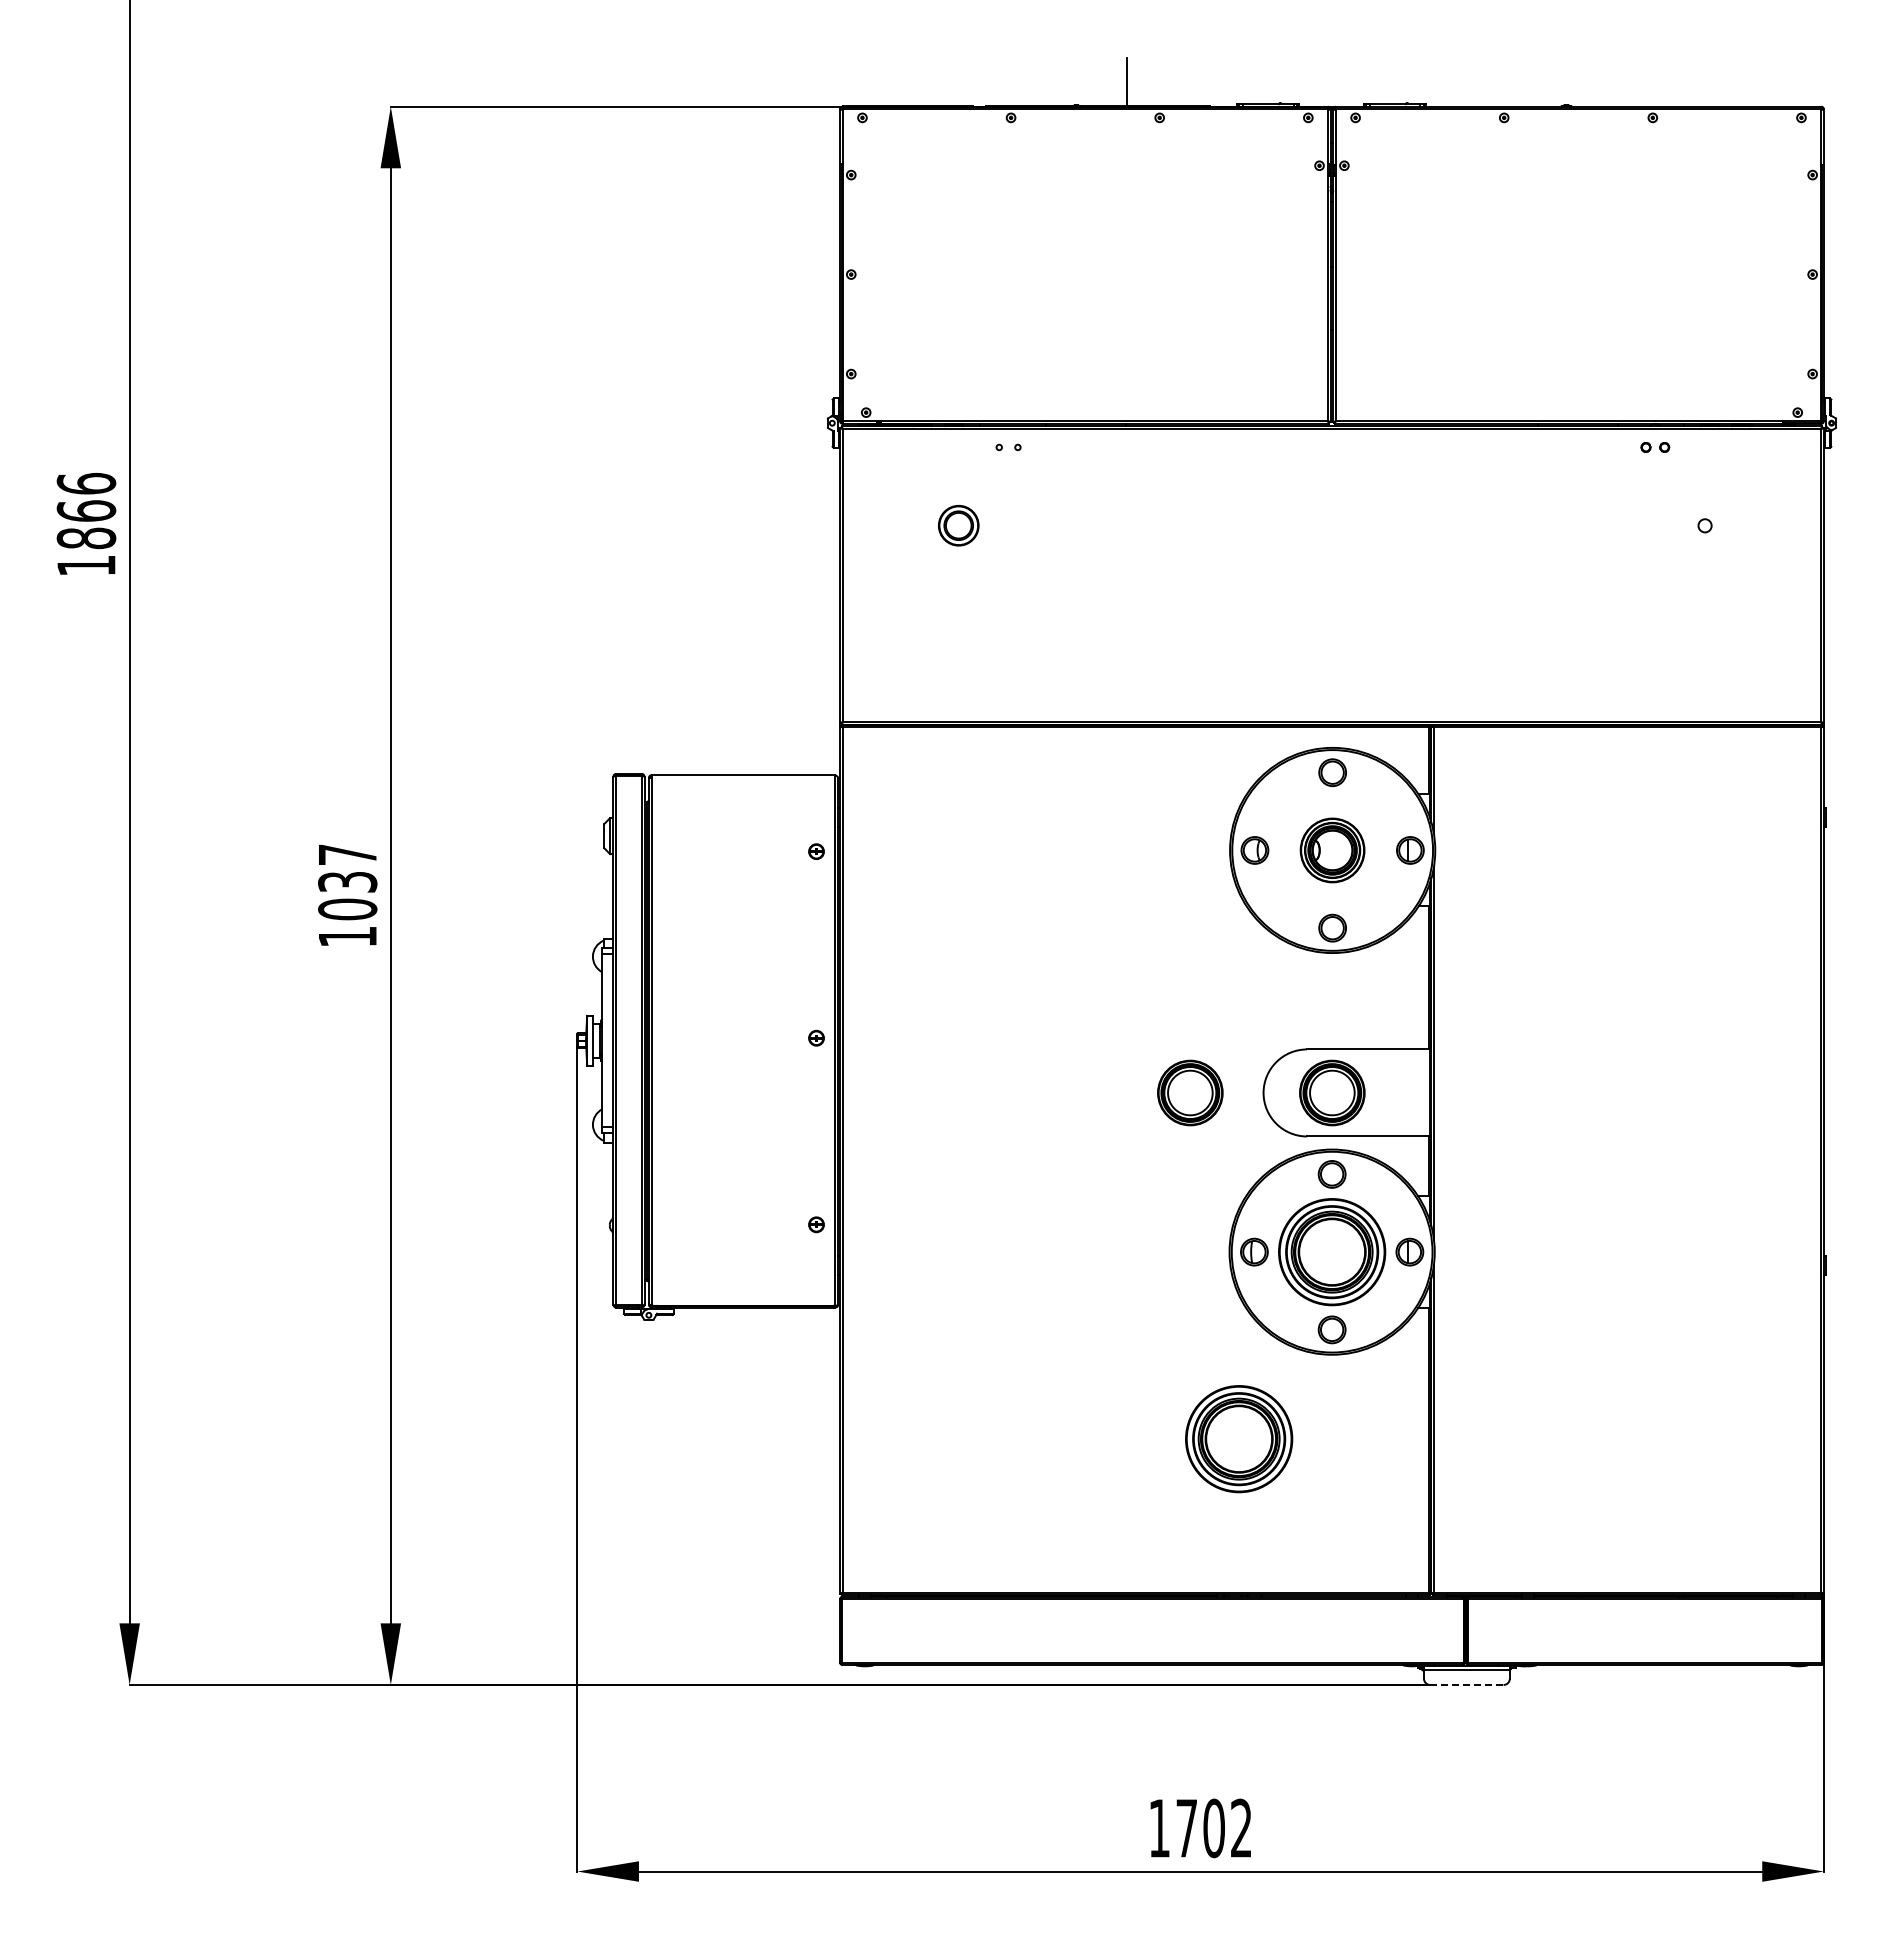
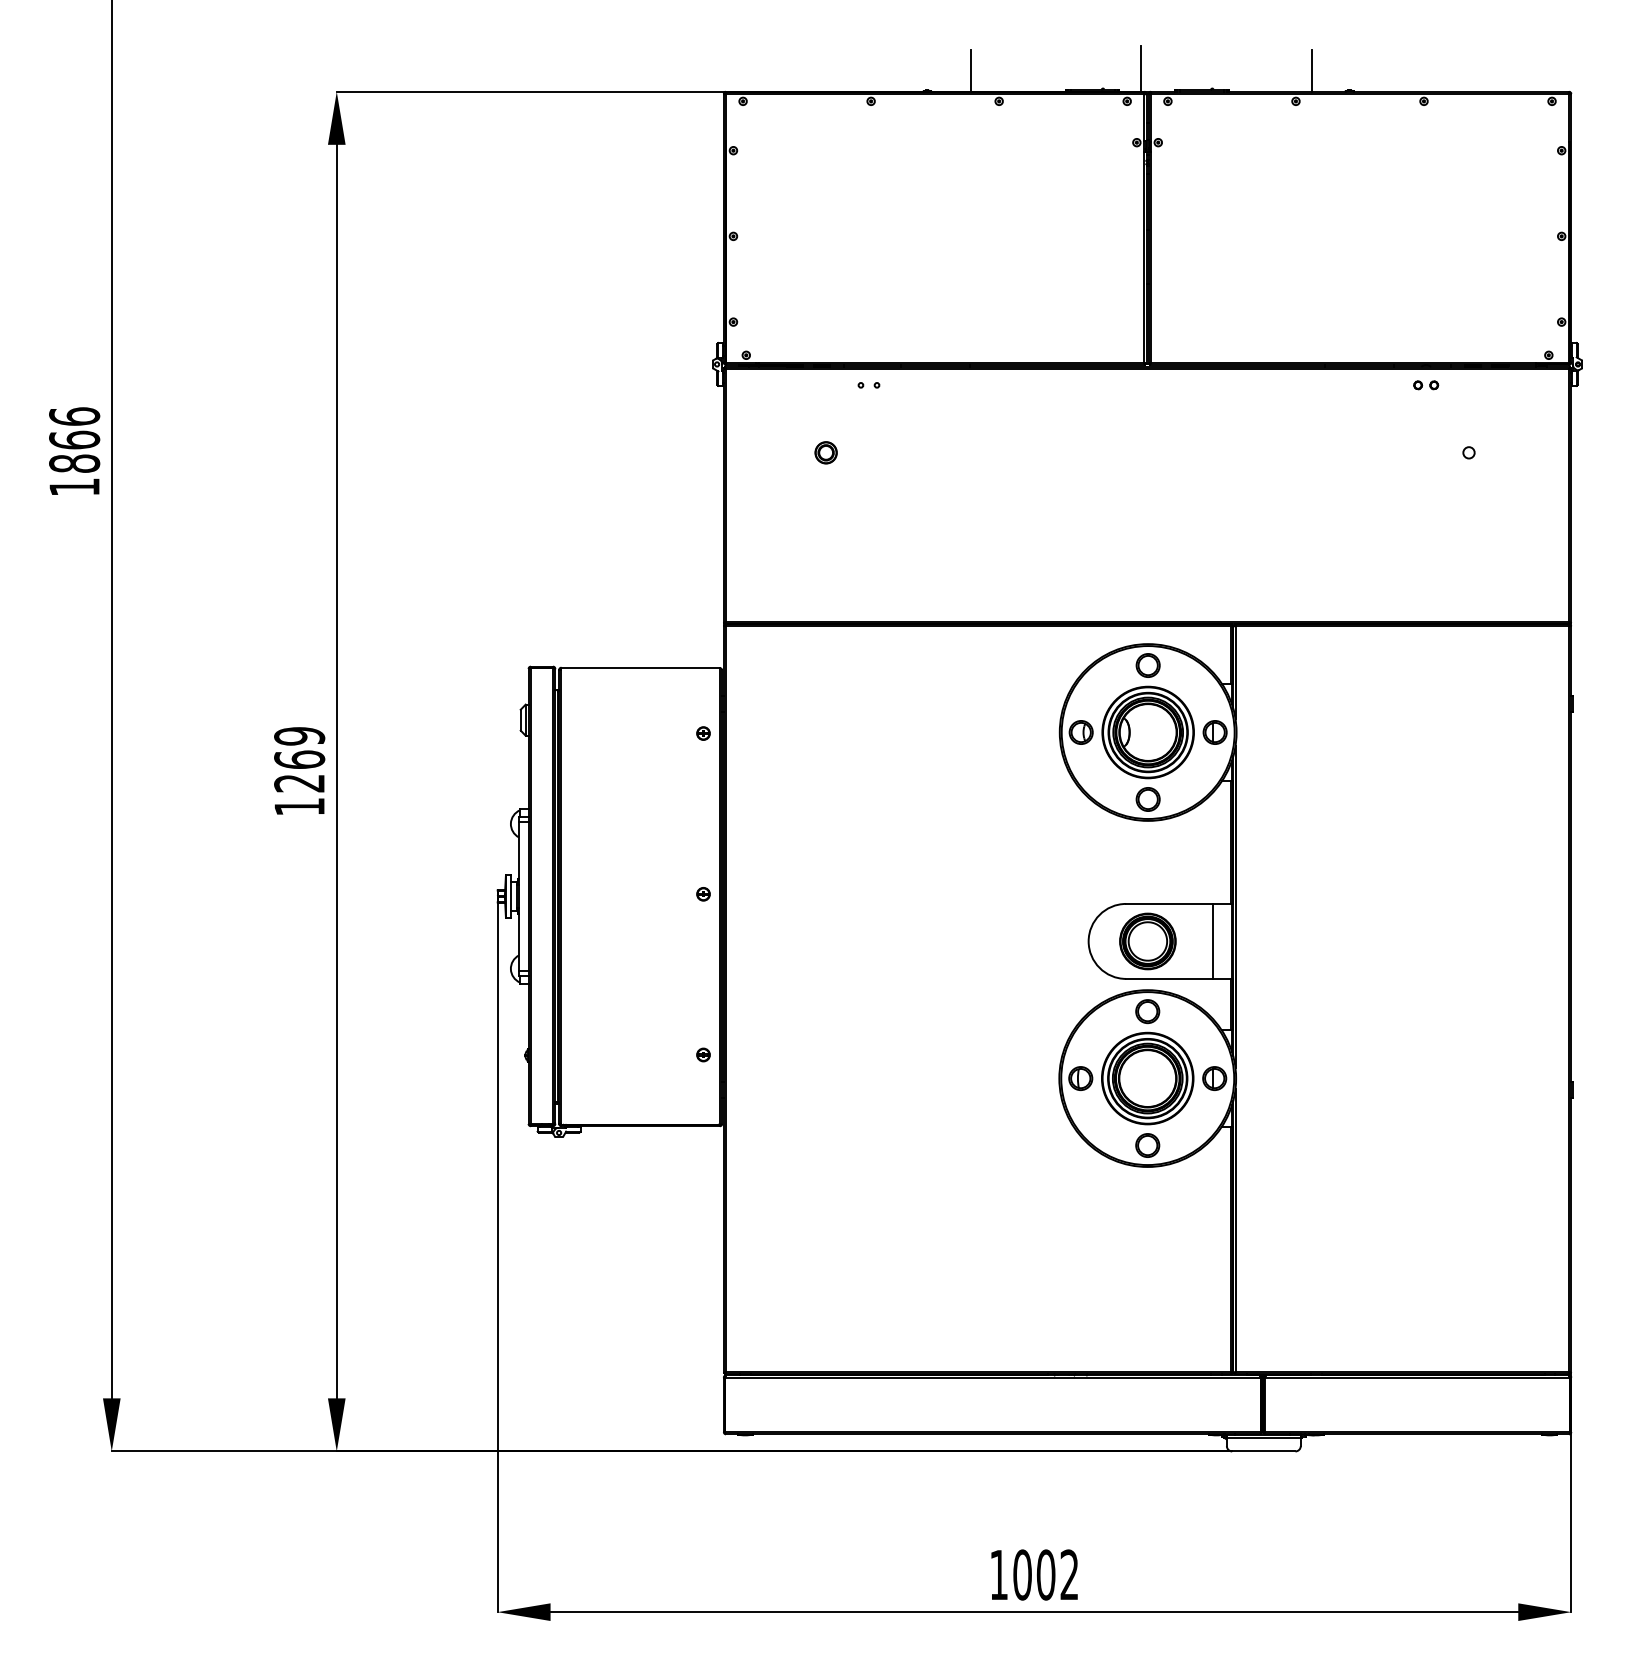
line: (1324, 79) -> (1141, 68), added
line: (1522, 82) -> (1311, 70), added
part: (958, 525) -> (825, 452), size x0.62
part: (1332, 850) -> (1148, 732), size x1.67
text: (347, 882) -> (299, 760), 1037 -> 1269
part: (1190, 1092) -> (1025, 941), removed
line: (1407, 1092) -> (1212, 941), added
part: (1239, 1439) -> (1067, 1239), removed
line: (1466, 1684) -> (1263, 1451), dashed -> solid
text: (1186, 1828) -> (1022, 1575), 1702 -> 1002

